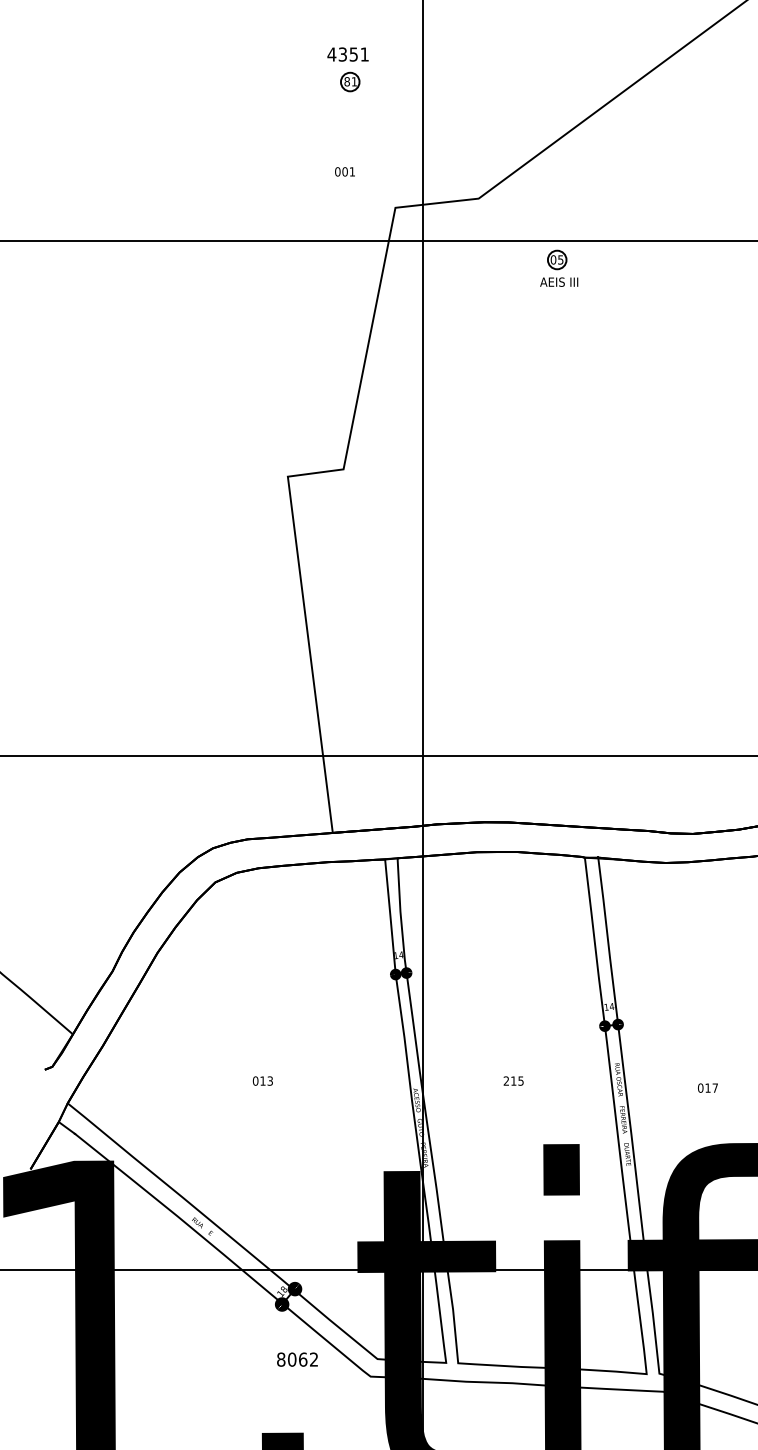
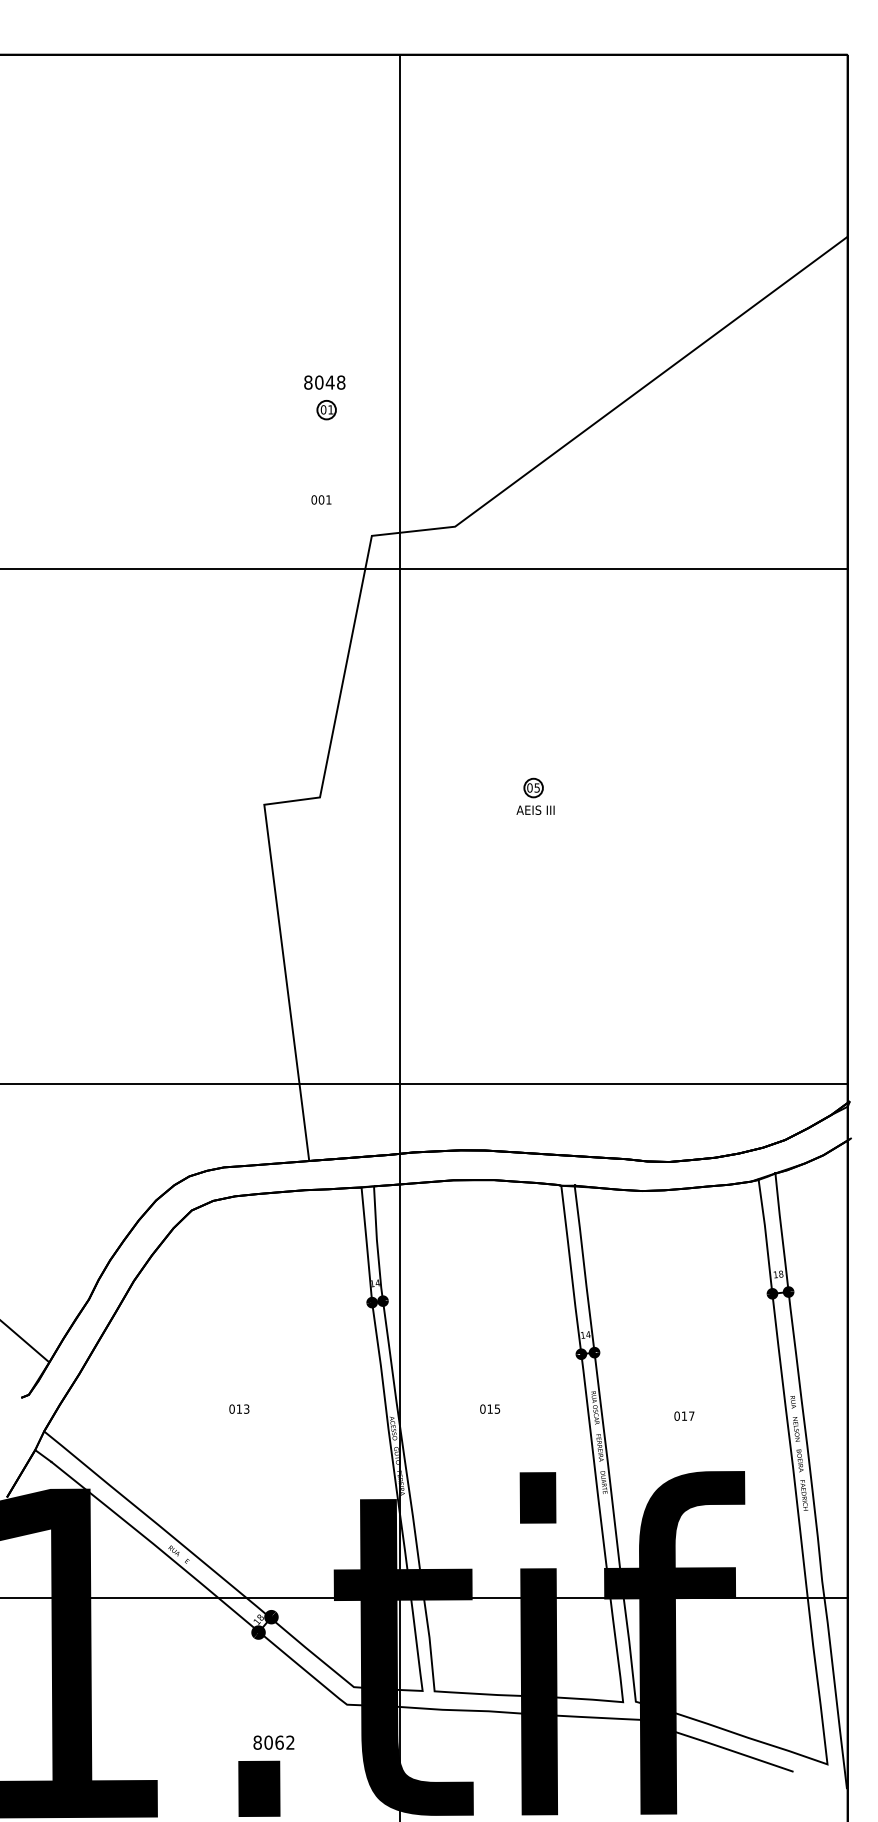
text: (348, 54) -> (324, 382), 4351 -> 8048
text: (347, 81) -> (323, 409), 81 -> 01
part: (559, 267) -> (535, 795), moved
text: (506, 1080) -> (482, 1408), 215 -> 015
text: (297, 1359) -> (273, 1742), moved

